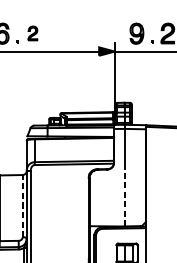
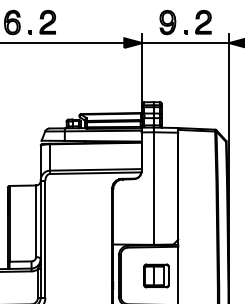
part: (32, 32) -> (47, 21), size x1.43
line: (124, 197) -> (153, 211), dashed -> solid
line: (23, 206) -> (36, 221), dashed -> solid

